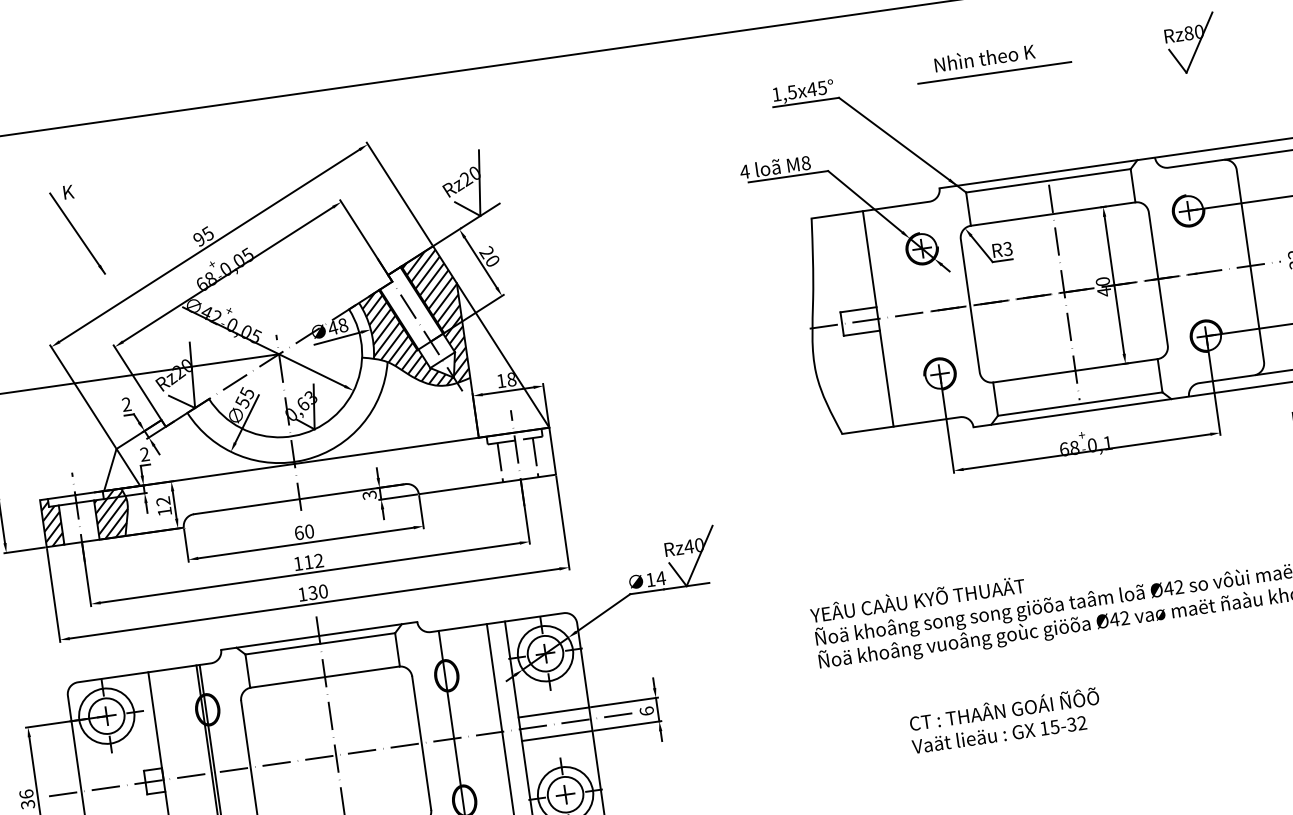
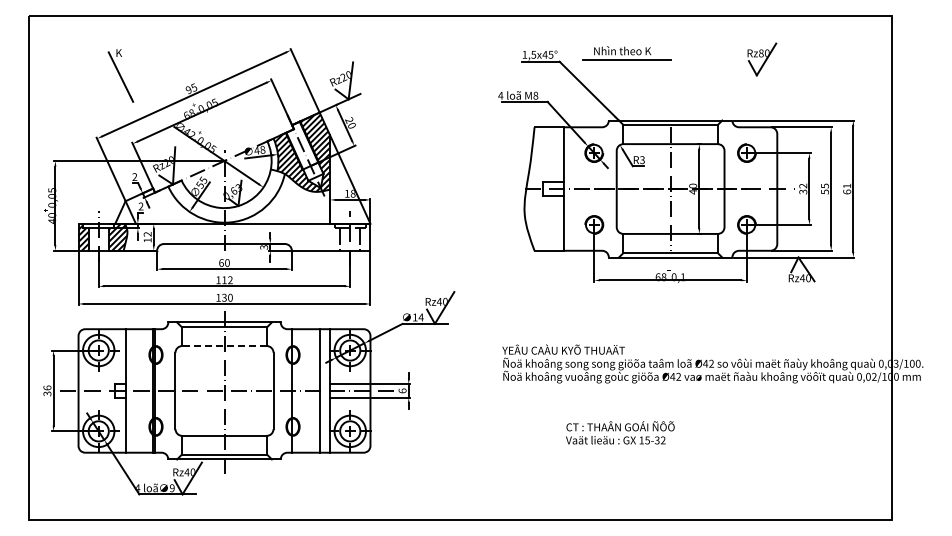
part: (992, 61) -> (626, 53), moved
line: (325, 677) -> (224, 346), solid -> dashed
text: (1005, 719) -> (620, 432), moved

